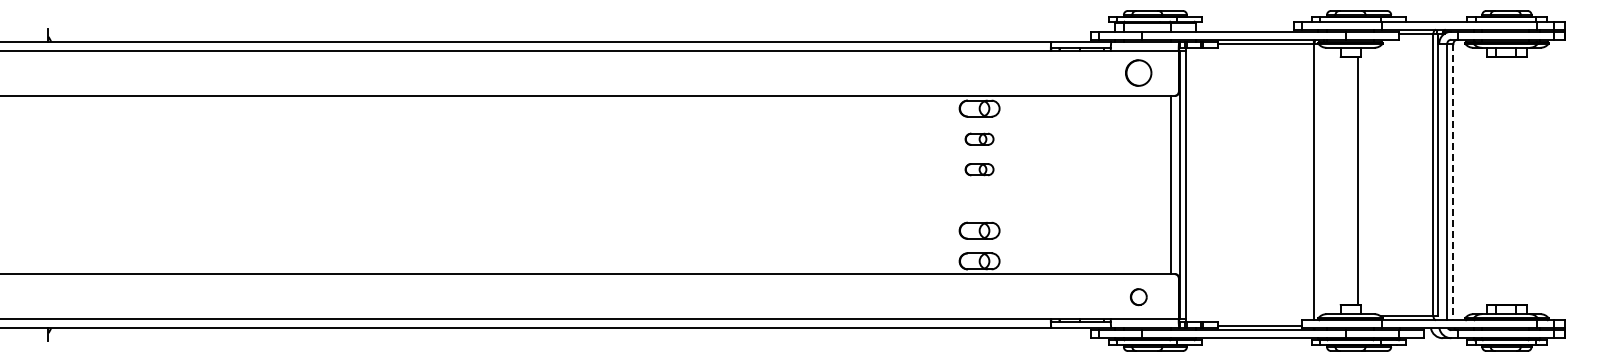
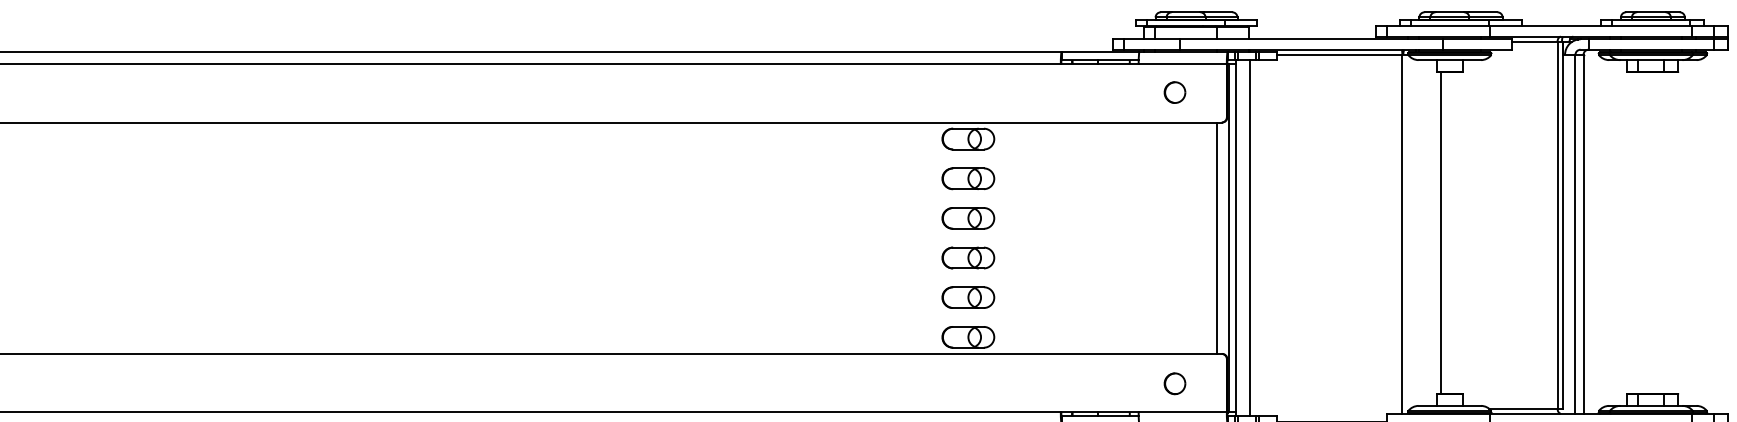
part: (1138, 72) -> (1174, 92), size x0.62
part: (979, 139) -> (968, 179), size x1.43
part: (979, 169) -> (968, 218), size x1.43
line: (1357, 180) -> (1440, 232), moved
line: (1453, 182) -> (1583, 234), dashed -> solid
line: (1196, 184) -> (1249, 237), added
part: (979, 200) -> (968, 258), added

